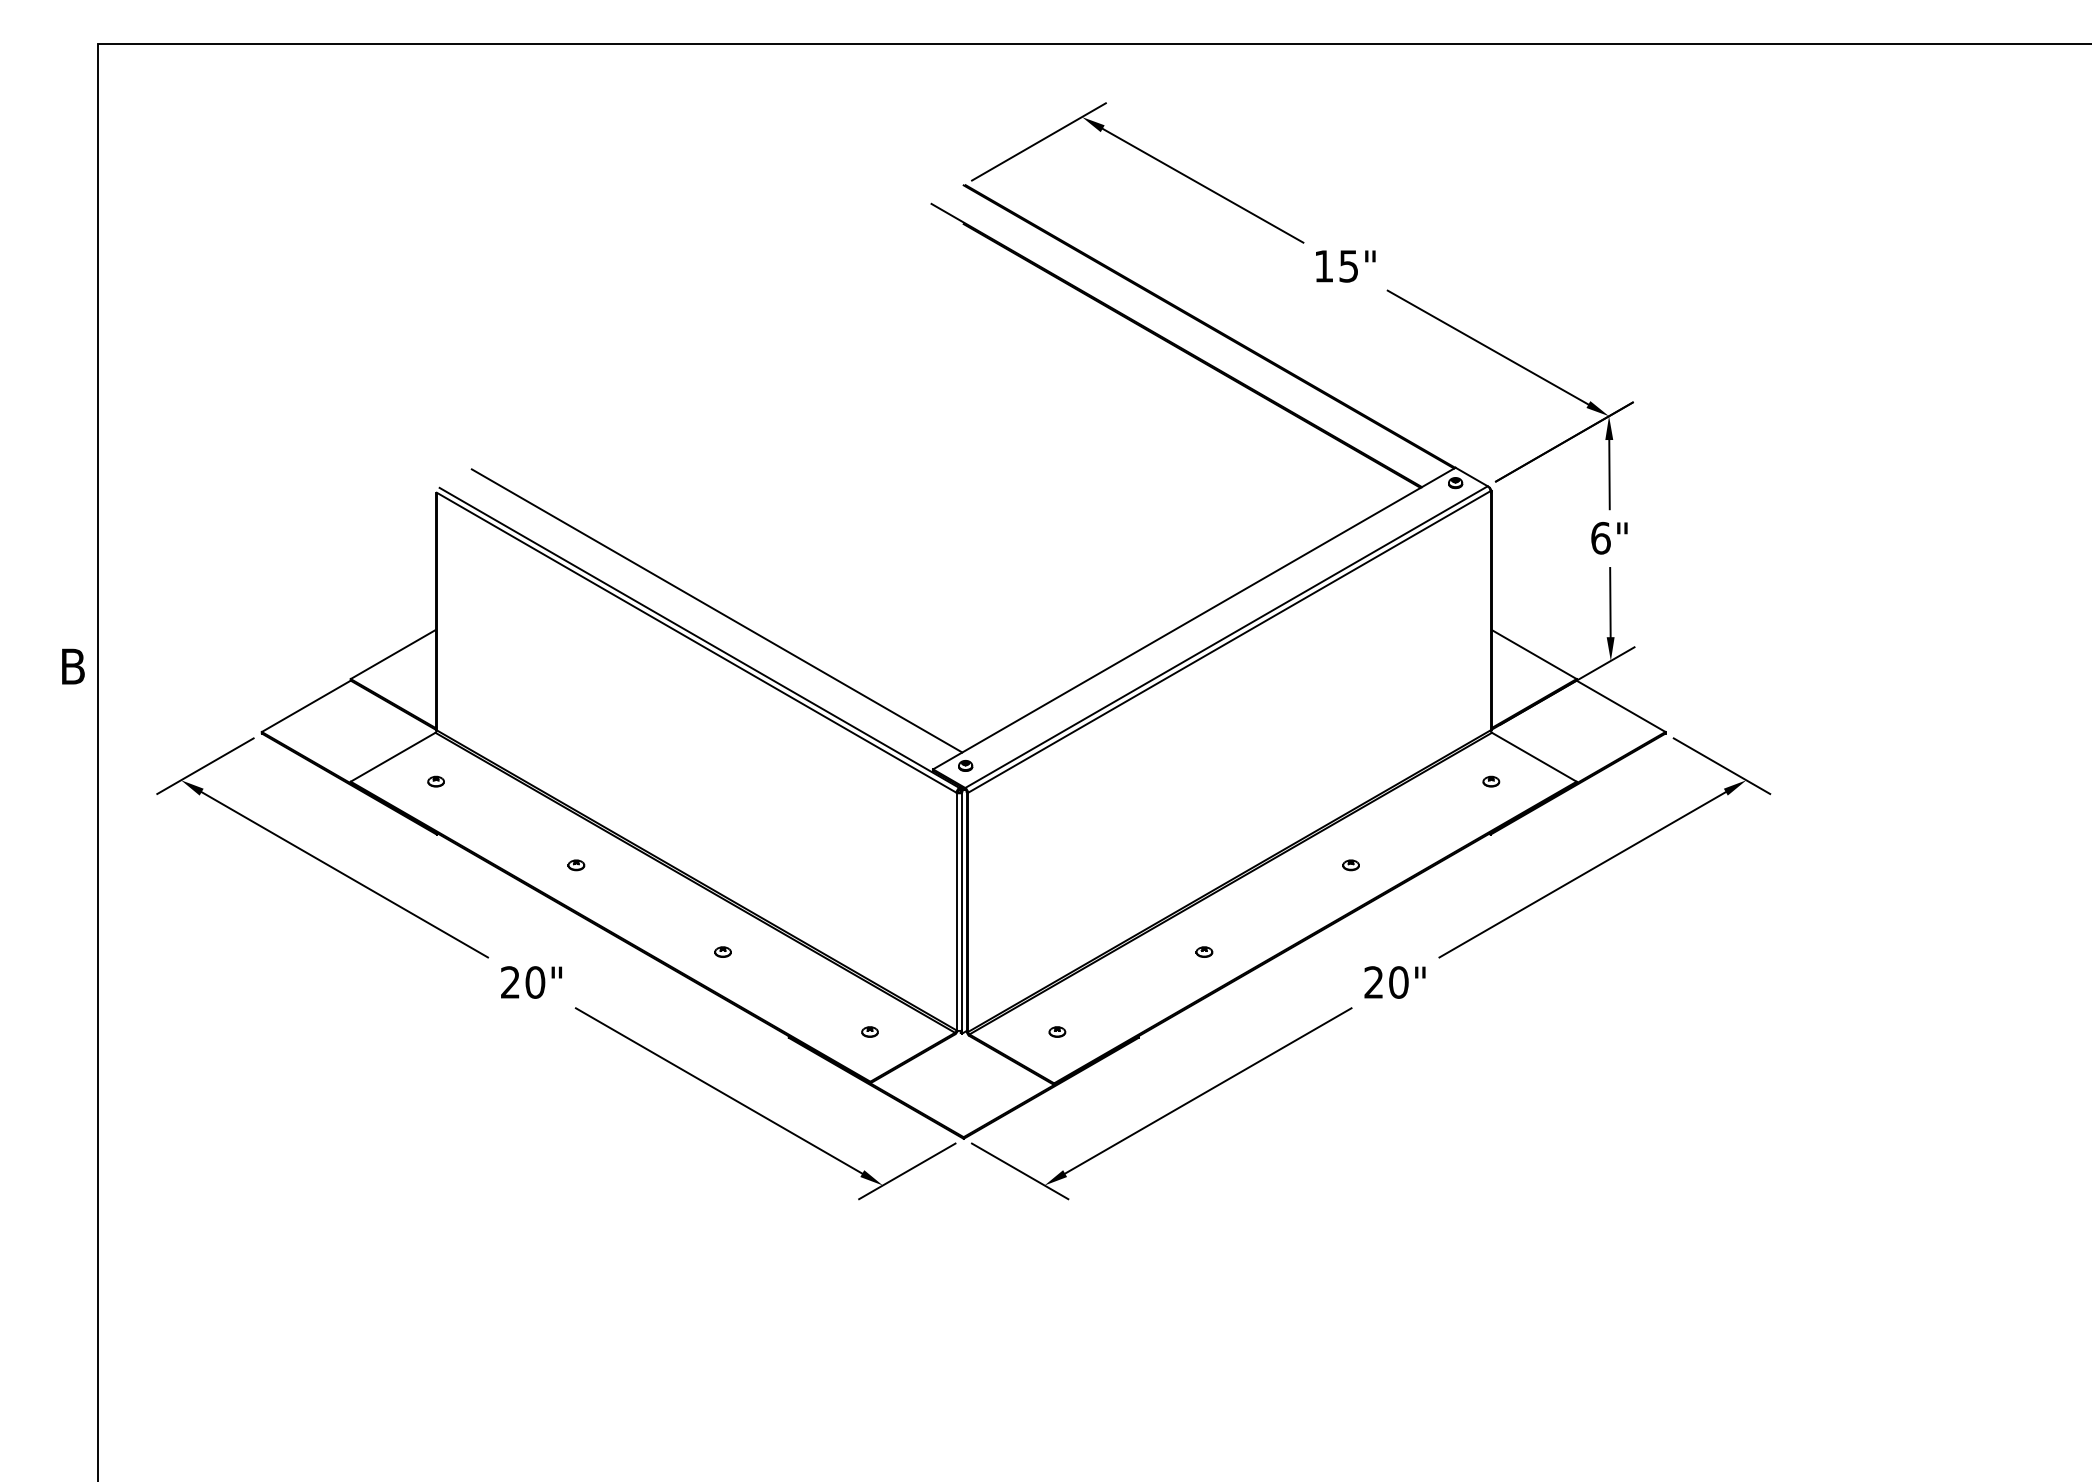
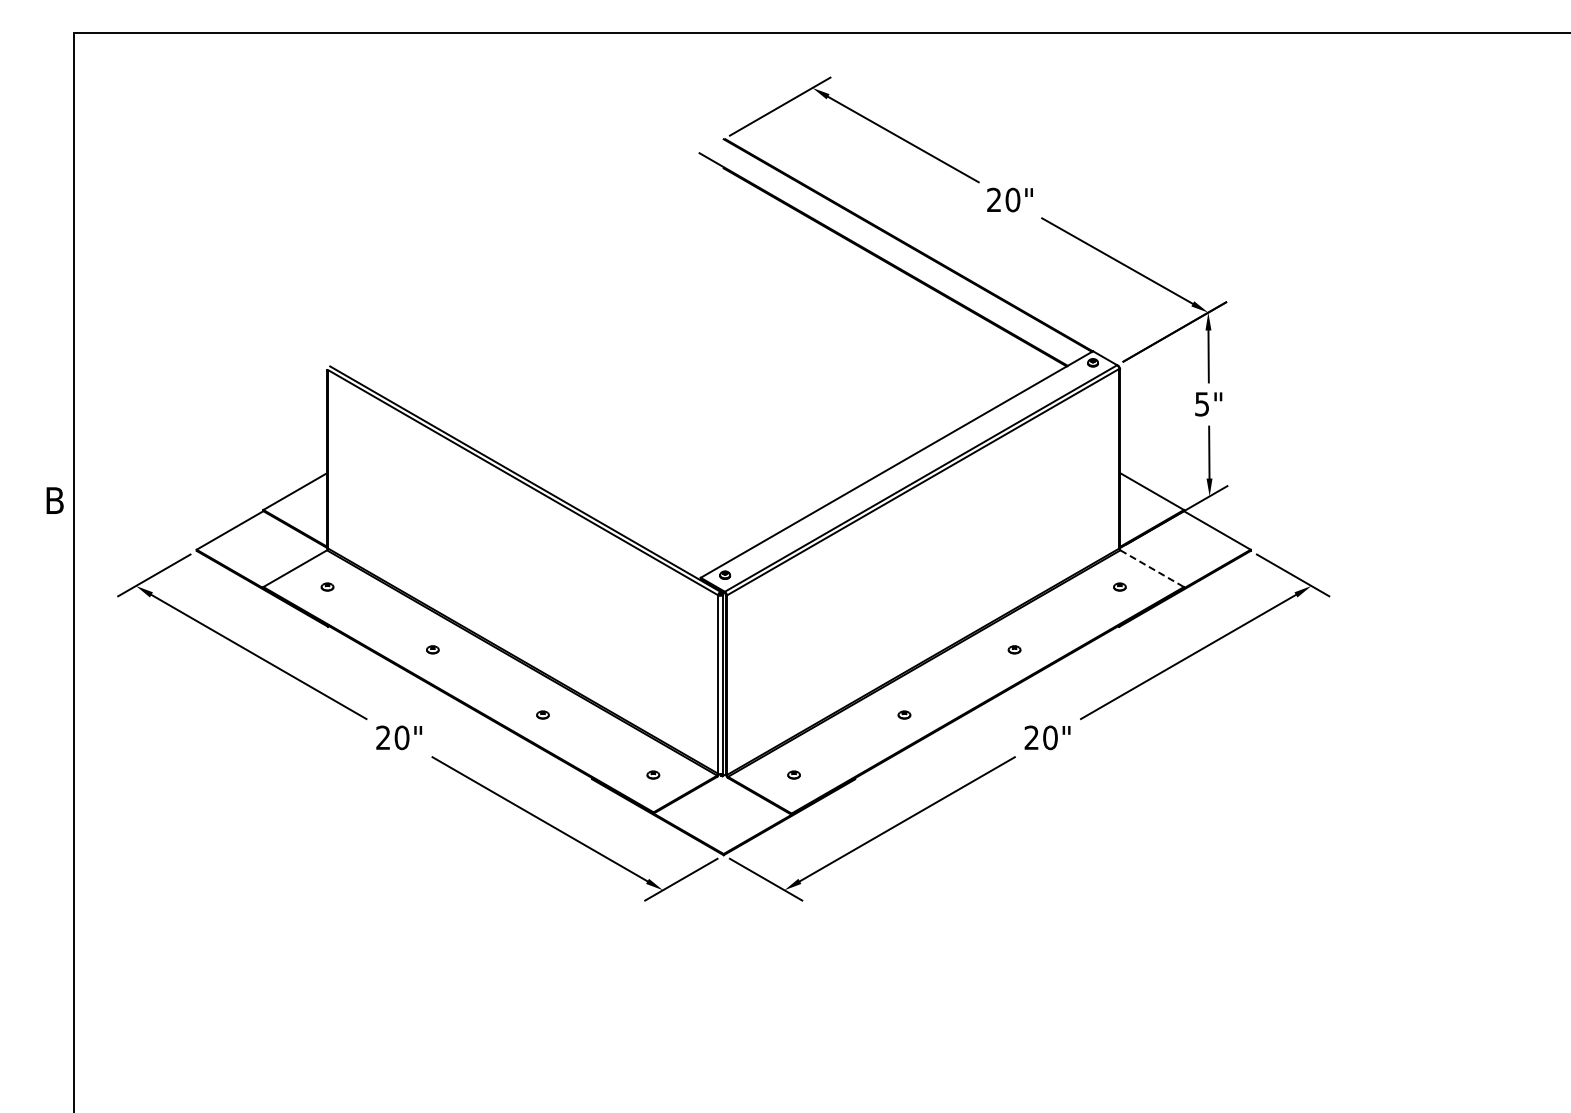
text: (1336, 265) -> (1003, 199), 15" -> 20"
text: (1601, 538) -> (1202, 404), 6" -> 5"
line: (717, 610) -> (538, 458), removed
line: (1534, 756) -> (1152, 568), solid -> dashed

